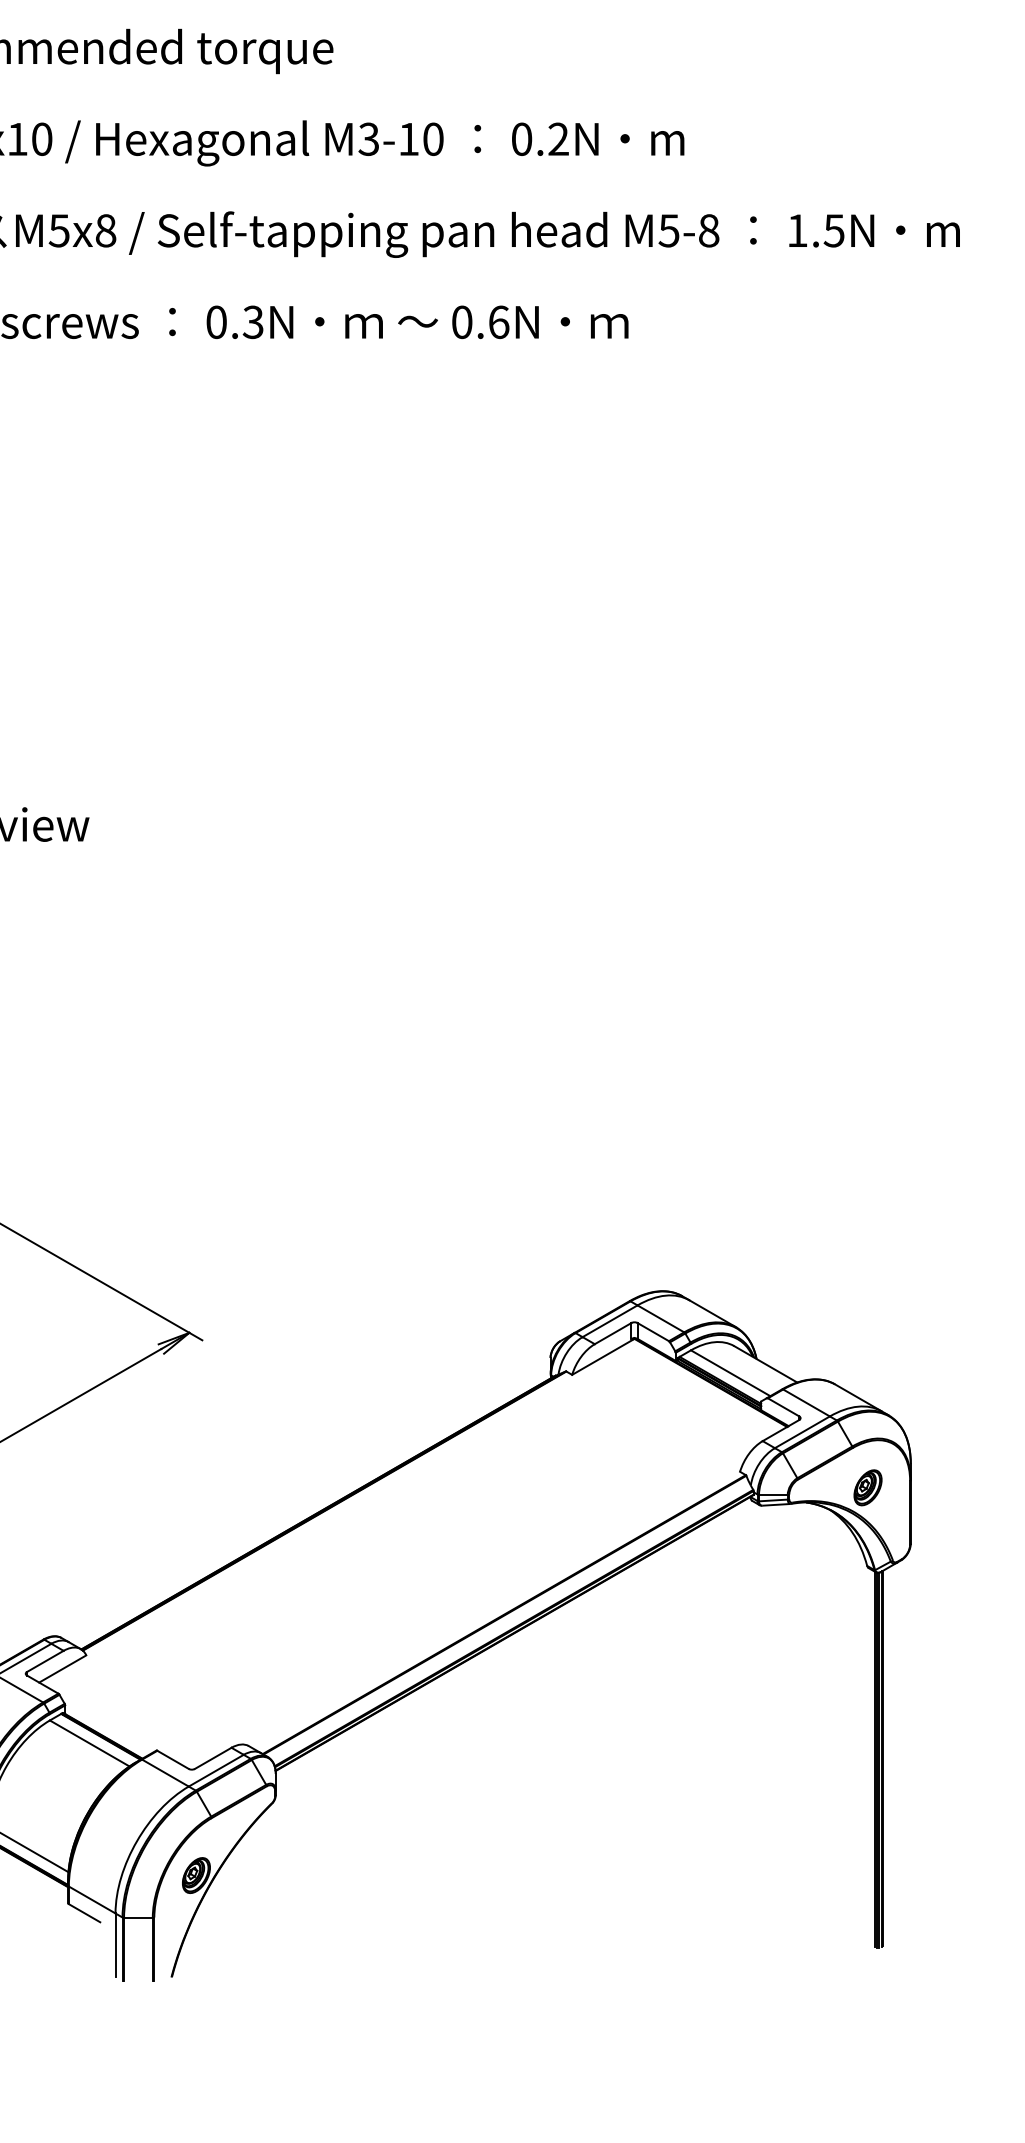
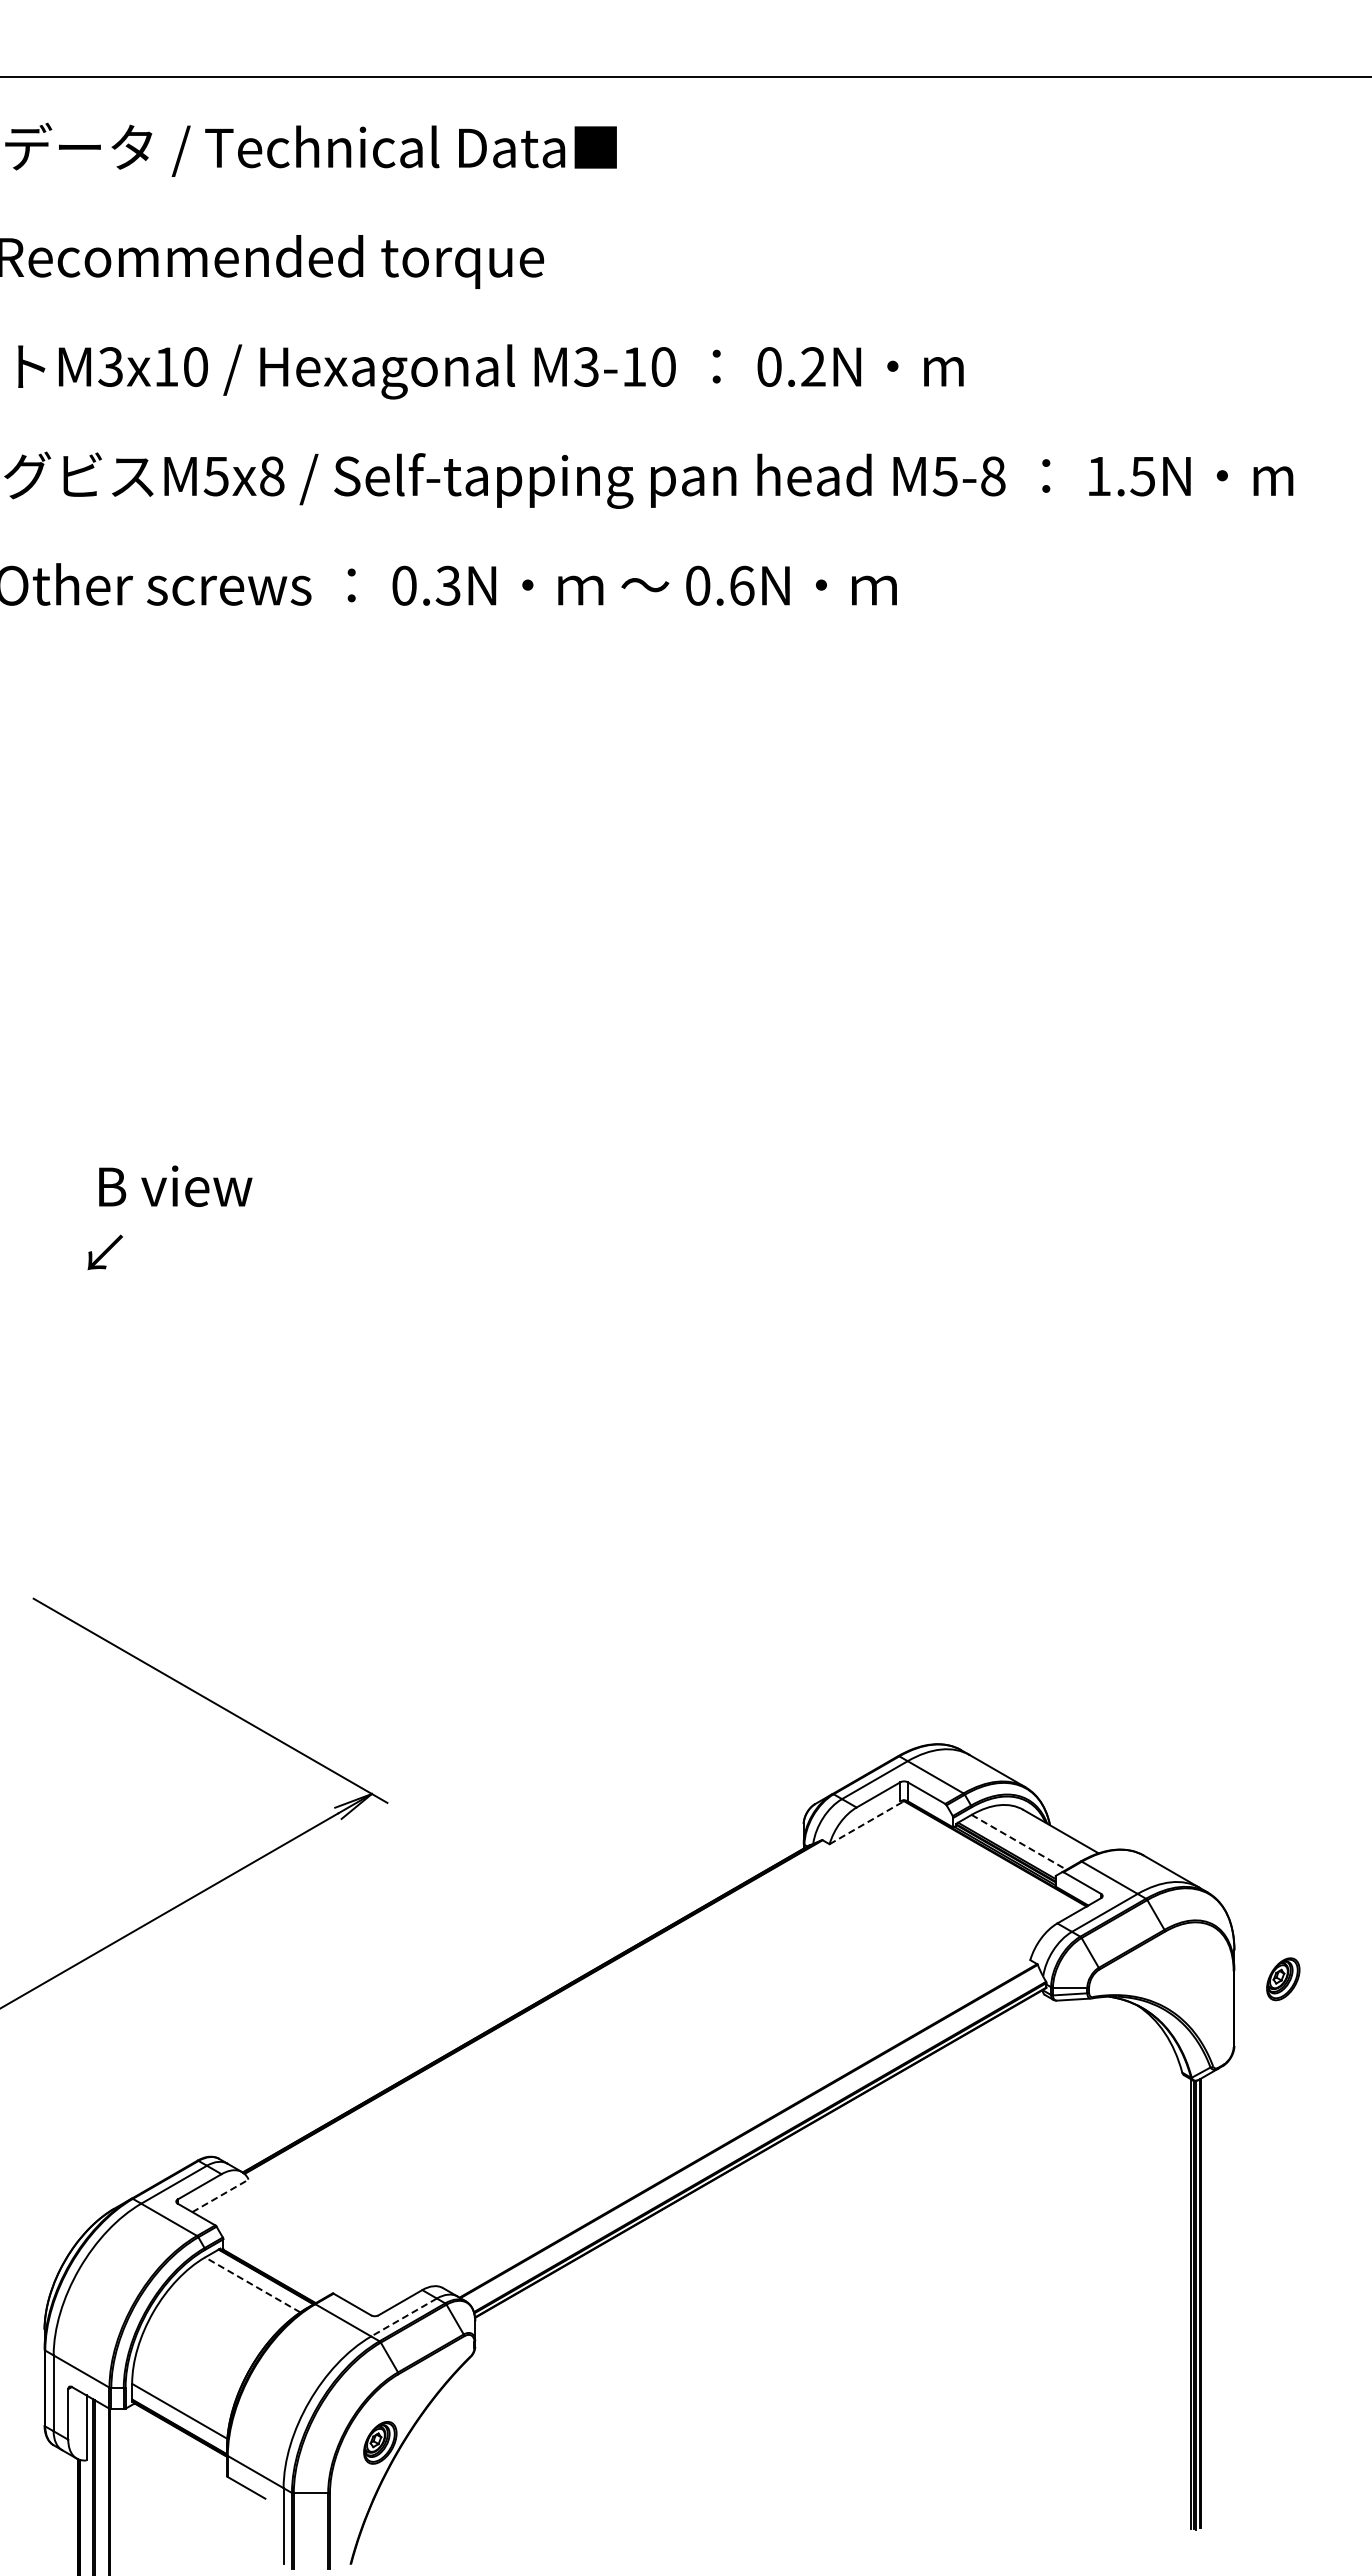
line: (602, 1357) -> (865, 1823), solid -> dashed
line: (731, 1373) -> (1019, 1842), solid -> dashed
part: (868, 1488) -> (1283, 1979), moved
line: (62, 1668) -> (220, 2195), solid -> dashed
line: (89, 1743) -> (252, 2284), solid -> dashed
line: (216, 1770) -> (404, 2317), solid -> dashed

